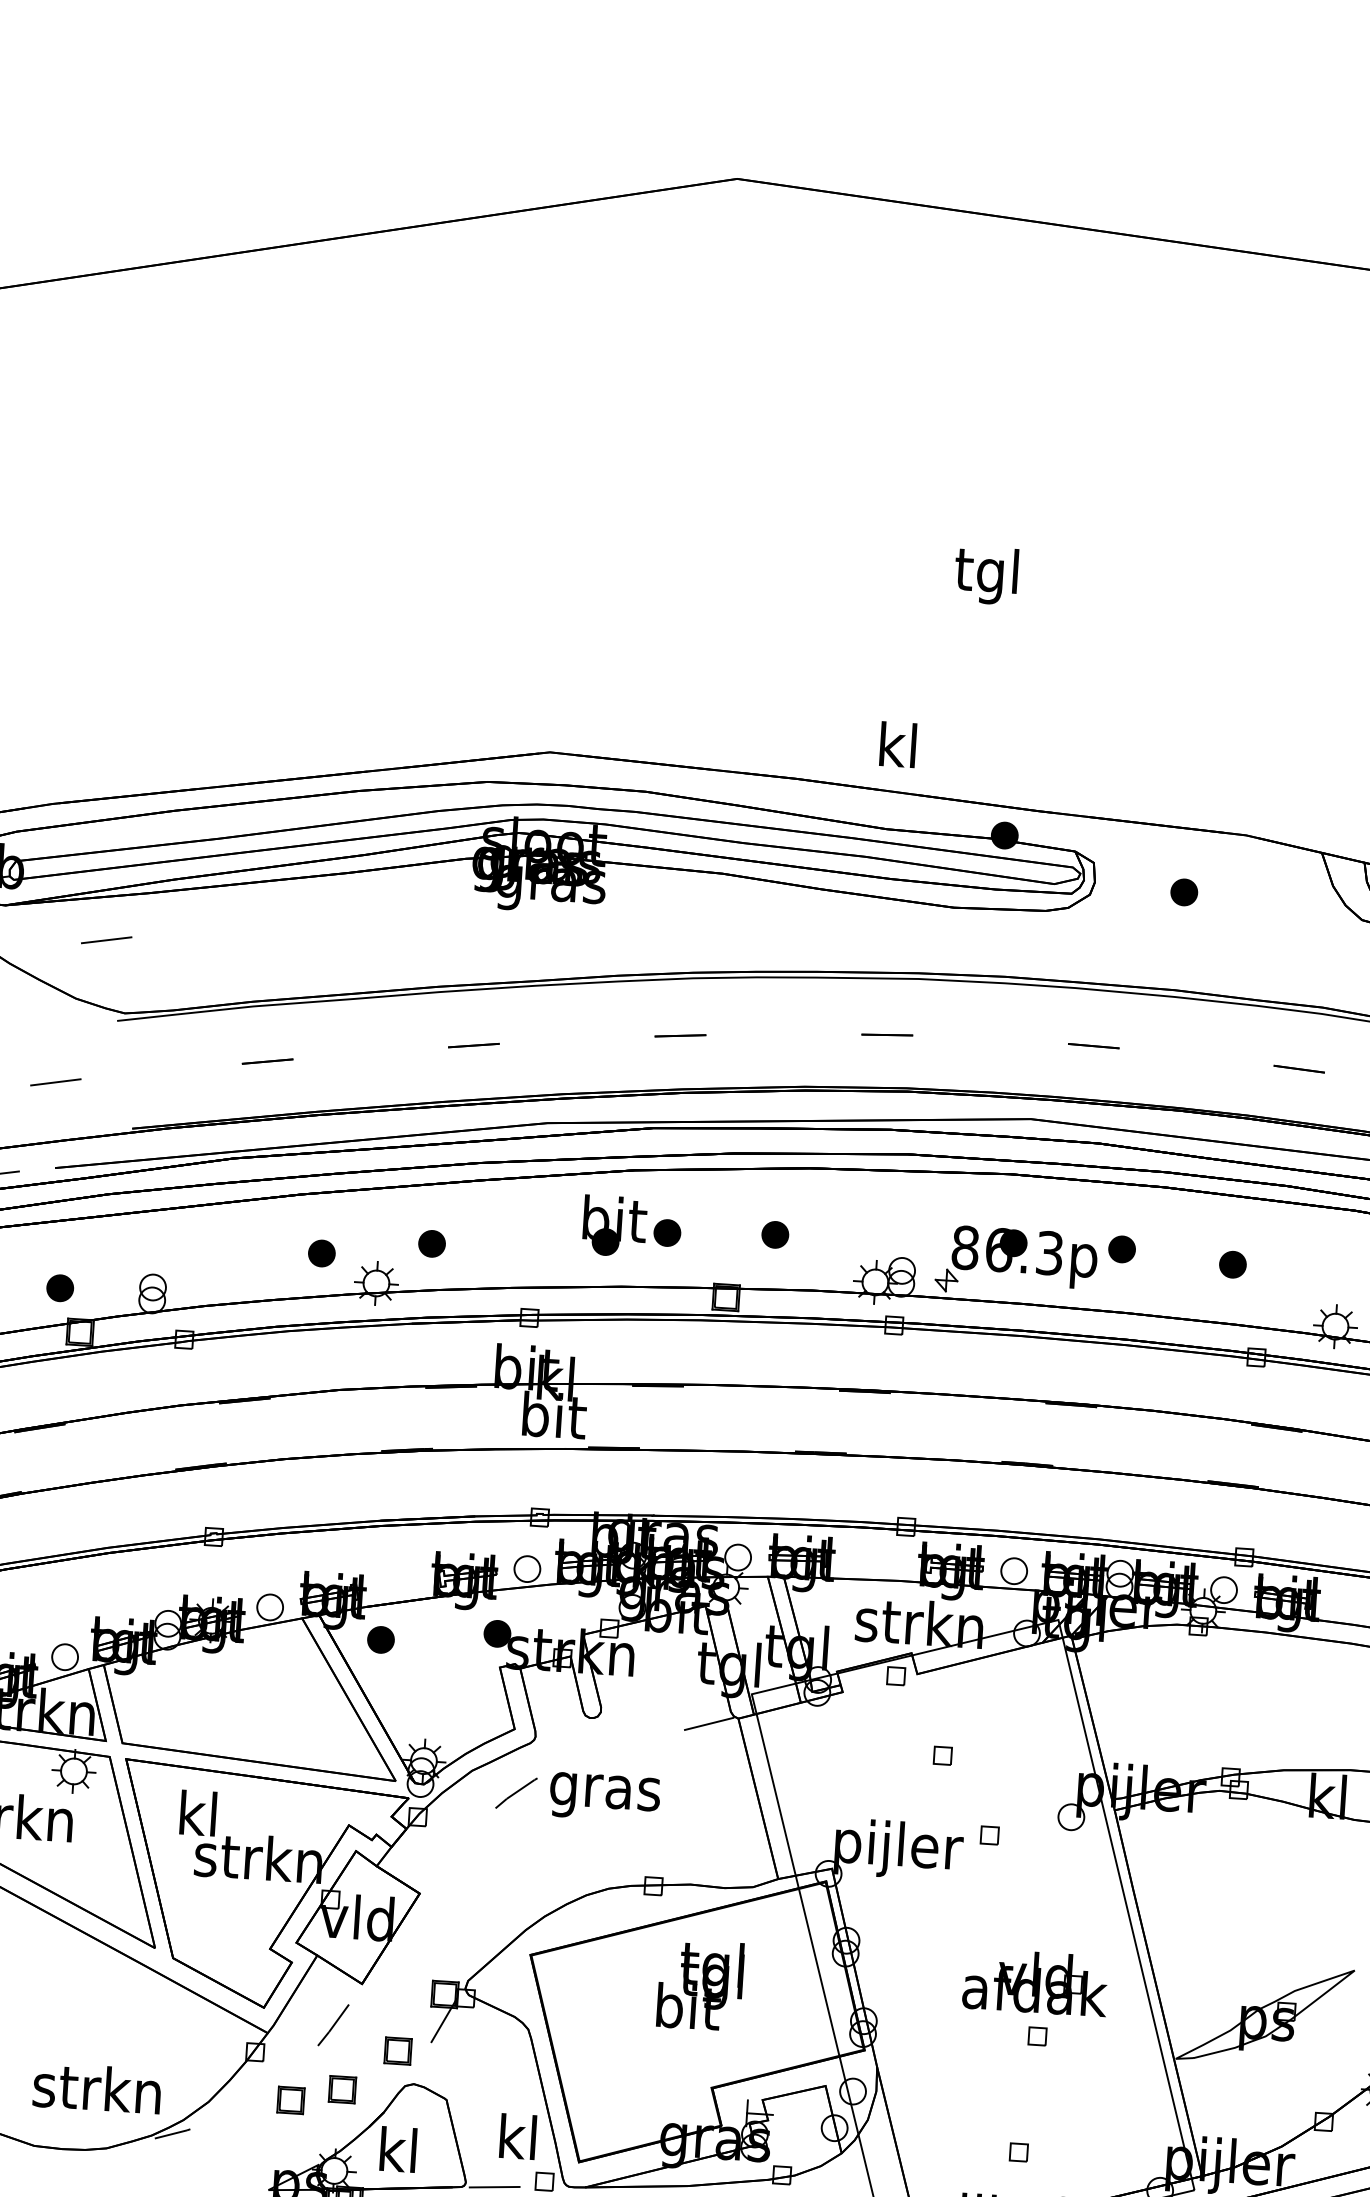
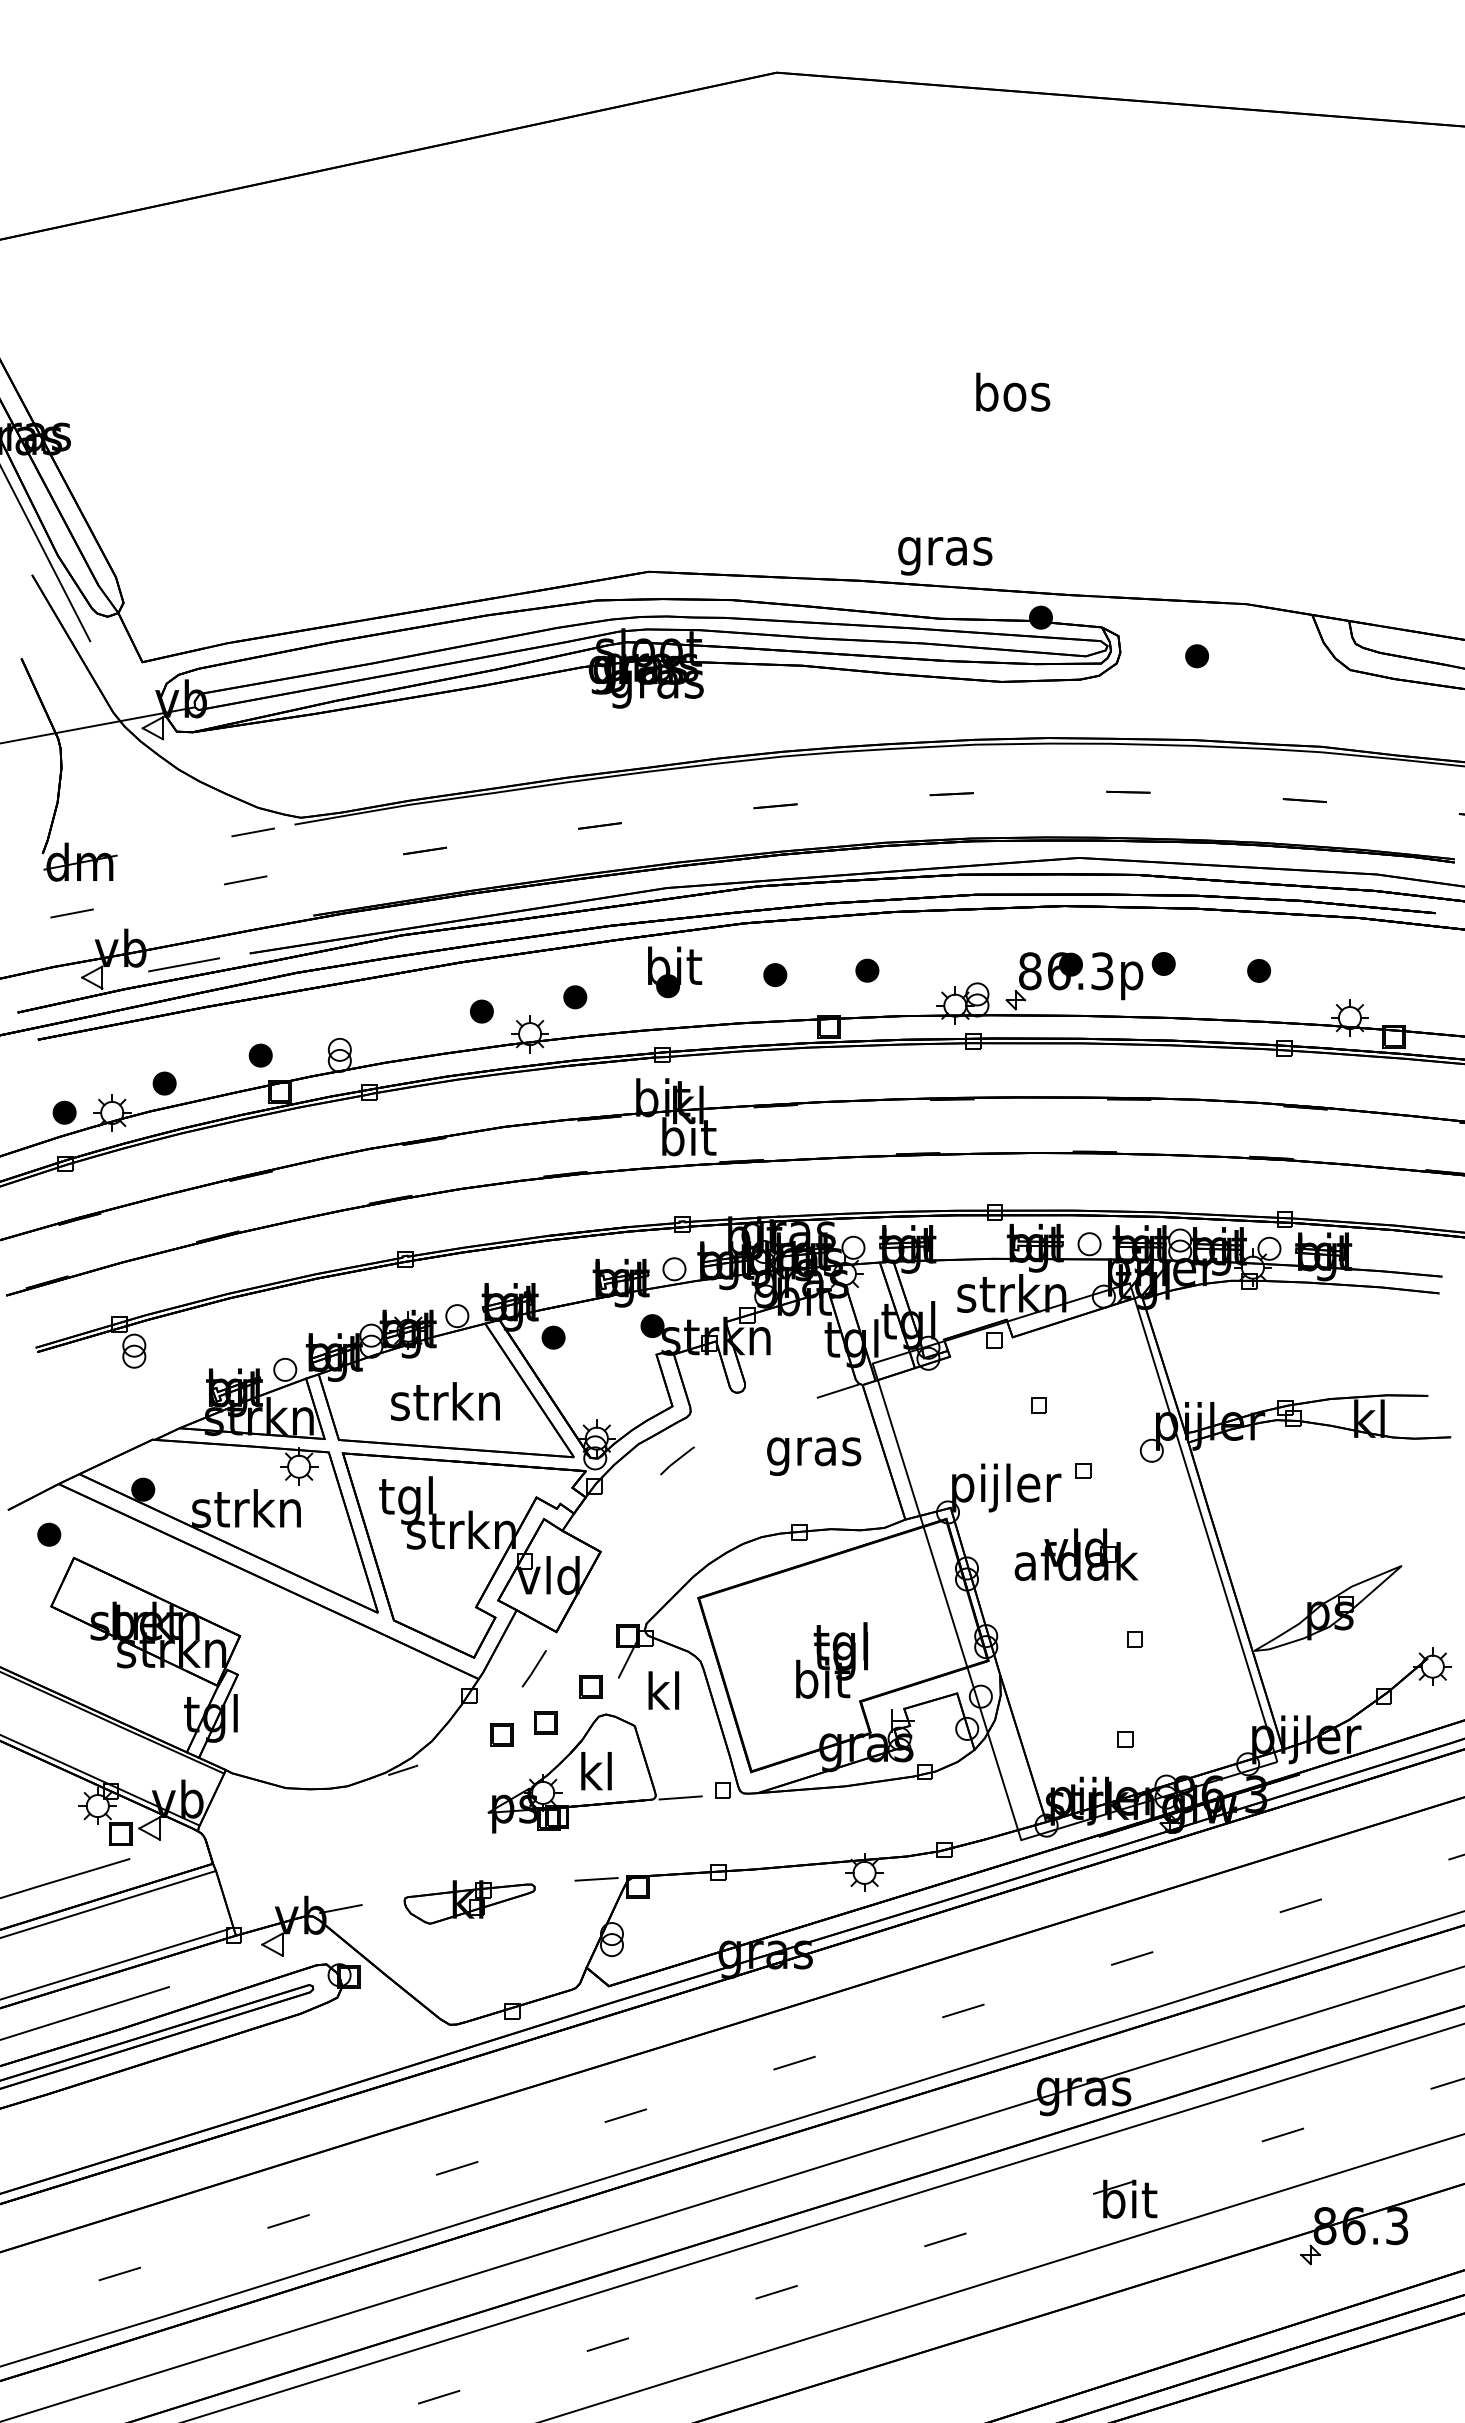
text: (989, 575) -> (1013, 396), tgl -> bos
text: (898, 749) -> (945, 550), kl -> gras
line: (105, 940) -> (252, 832), moved
part: (615, 1226) -> (675, 972), moved
text: (605, 1797) -> (814, 1456), moved
text: (195, 1818) -> (405, 1500), kl -> tgl
part: (1035, 1982) -> (1076, 1554), moved
text: (699, 1985) -> (831, 1660), moved
text: (97, 2088) -> (445, 1401), moved
text: (517, 2136) -> (663, 1690), moved

